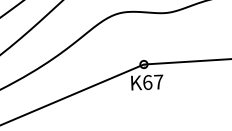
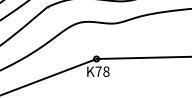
text: (153, 82) -> (102, 71), 67 -> 78

